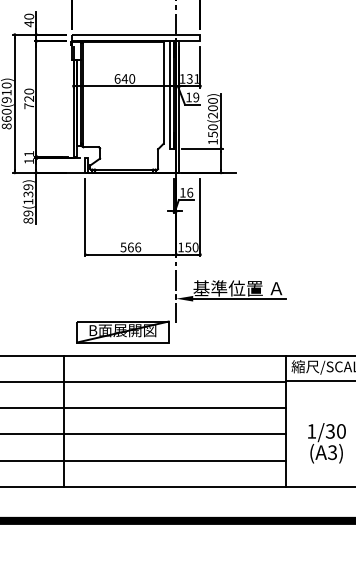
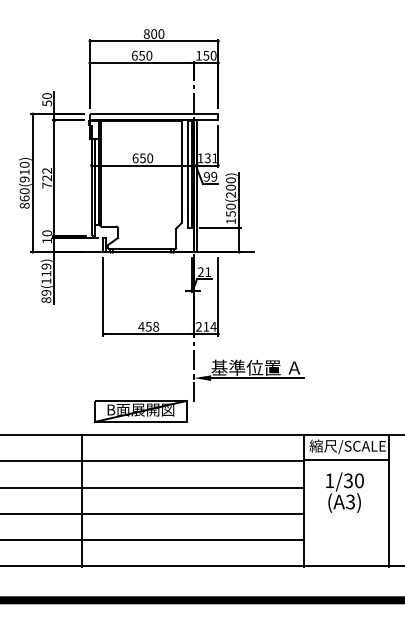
text: (29, 24) -> (47, 103), 40 -> 50
text: (124, 79) -> (142, 158), 640 -> 650
text: (29, 91) -> (47, 170), 720 -> 722
text: (188, 97) -> (206, 176), 19 -> 99
text: (29, 154) -> (47, 233), 11 -> 10
text: (186, 193) -> (204, 272), 16 -> 21
text: (28, 194) -> (46, 273), 89(139) -> 89(119)
text: (130, 247) -> (148, 326), 566 -> 458
text: (188, 247) -> (206, 326), 150 -> 214
text: (326, 443) -> (344, 492), moved

